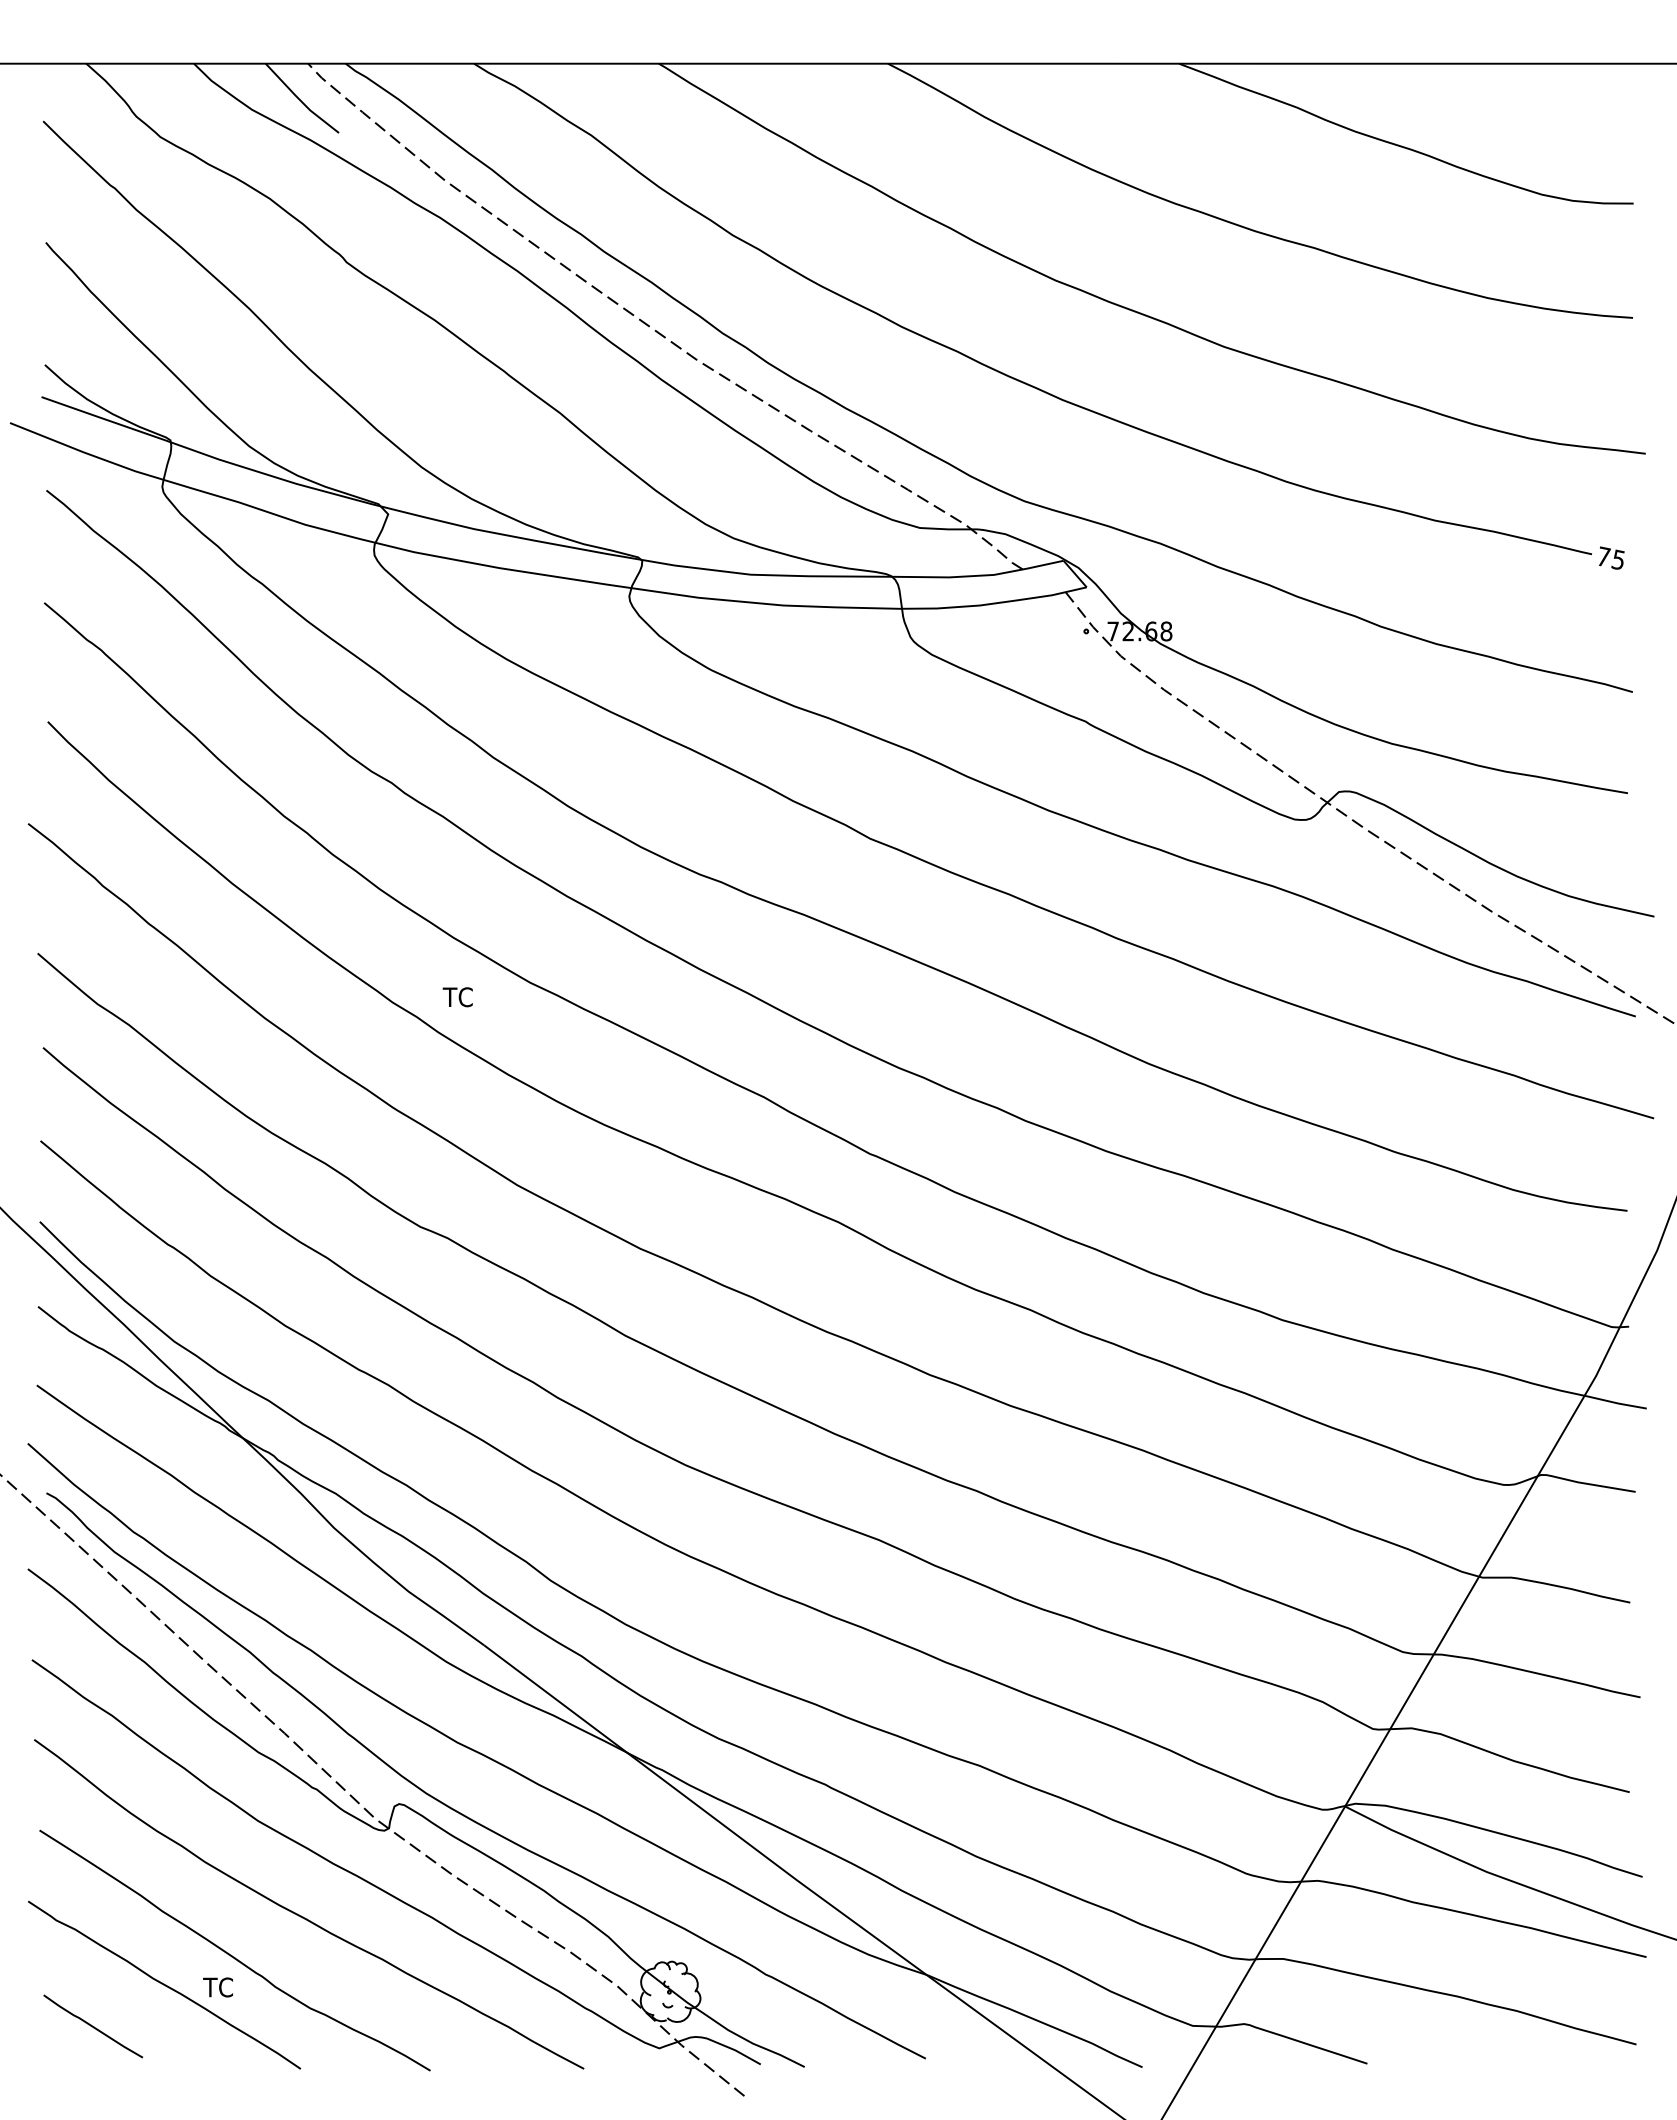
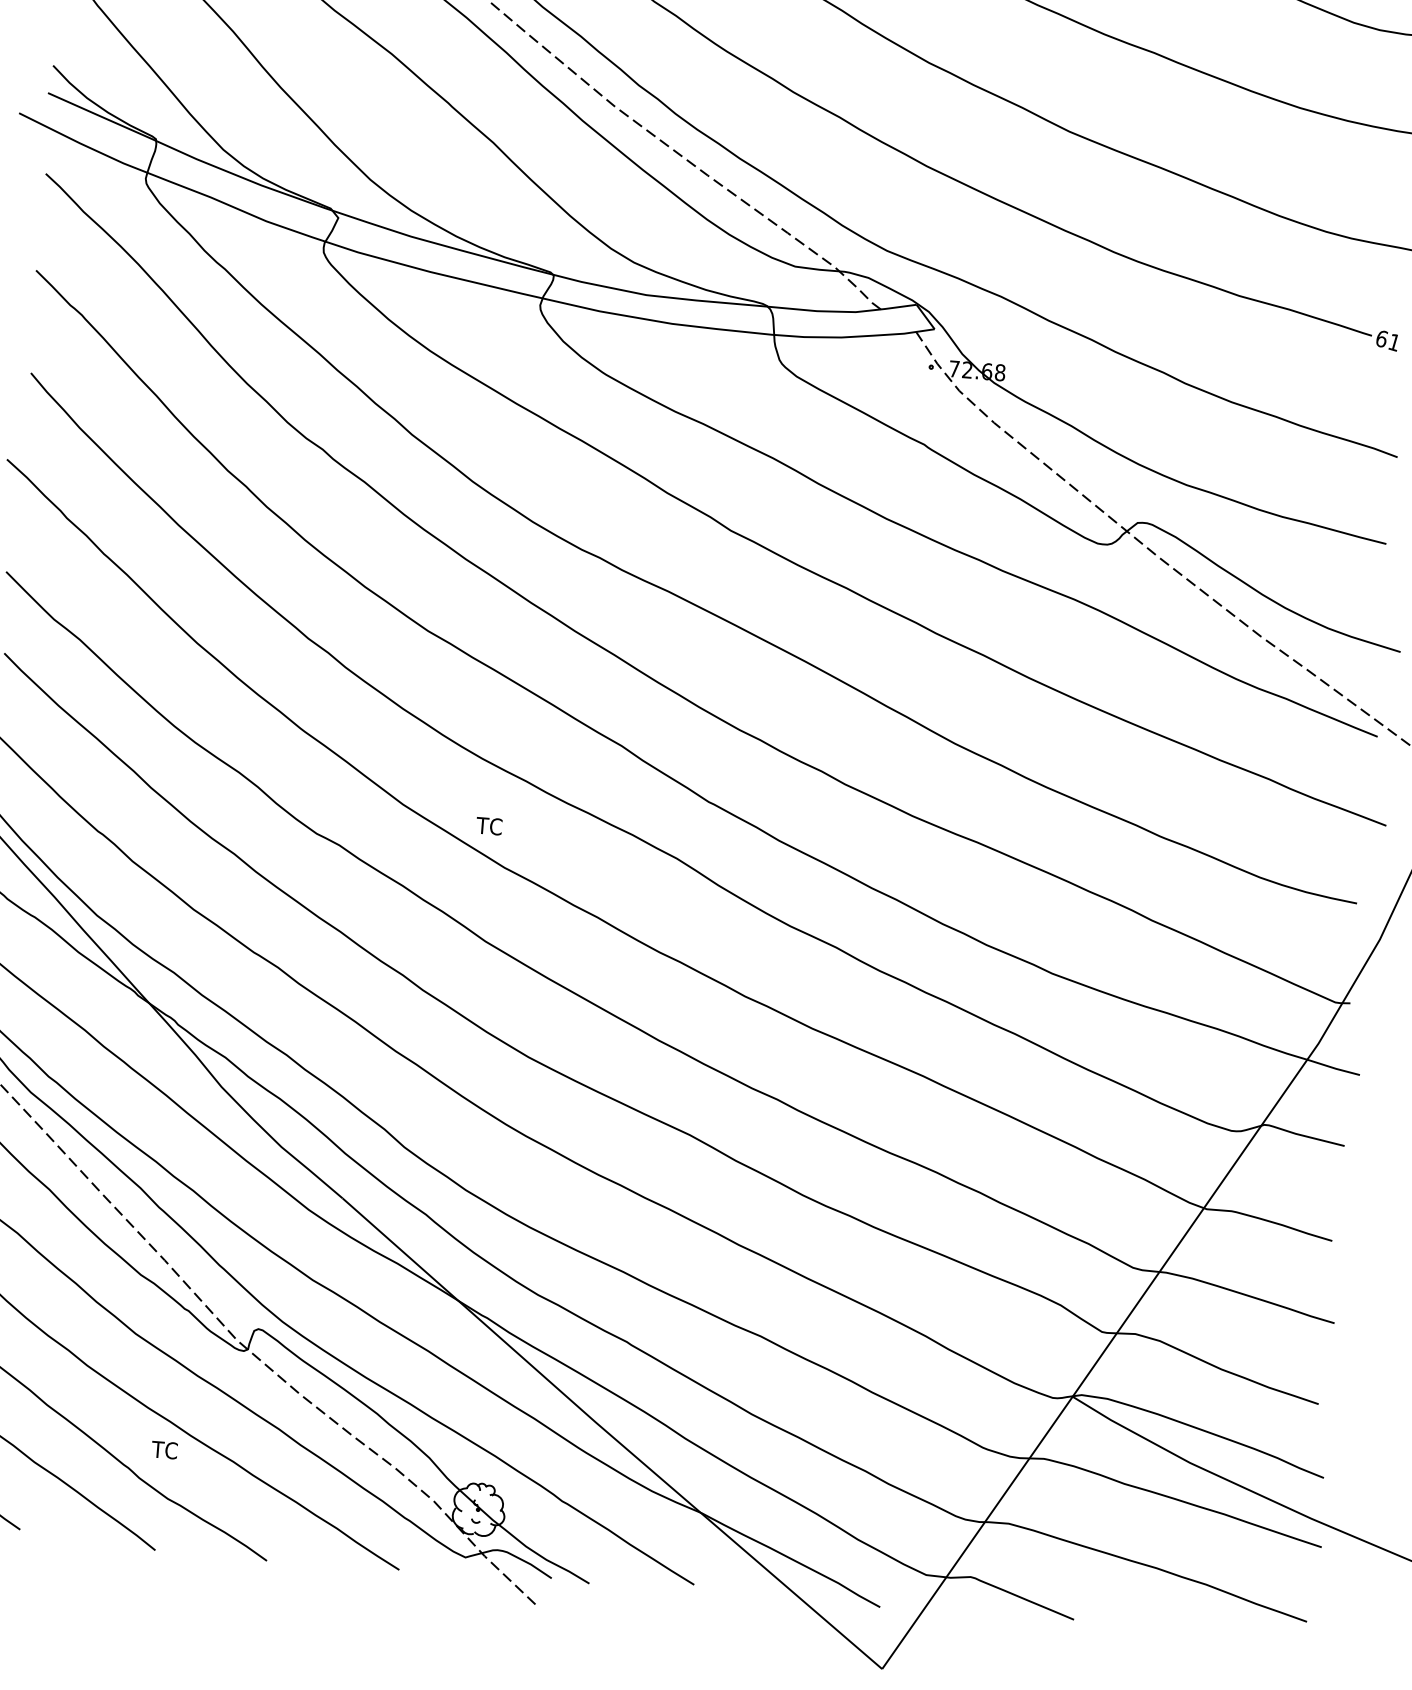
text: (1610, 558) -> (1387, 340), 75 -> 61
text: (457, 997) -> (488, 826), moved
text: (217, 1987) -> (164, 1450), moved

